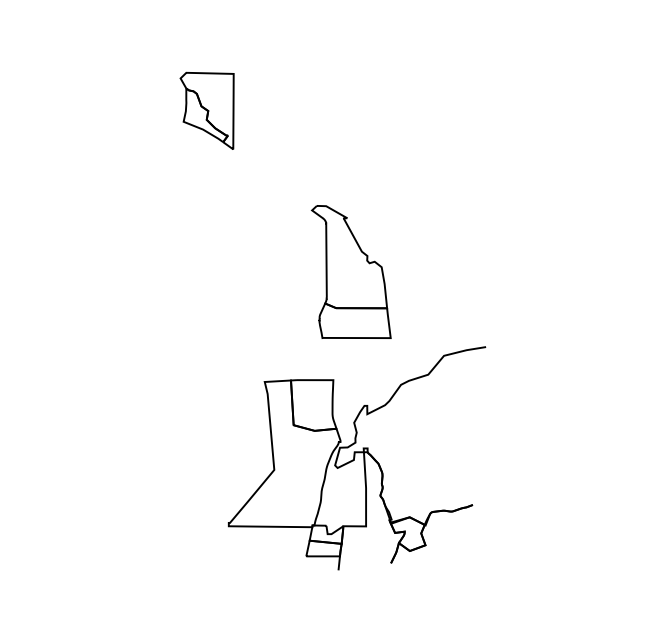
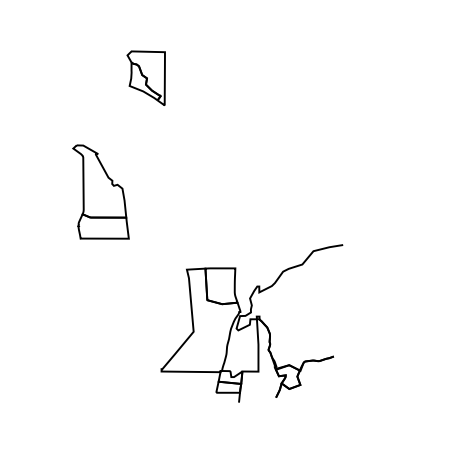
part: (350, 271) -> (100, 191), moved

